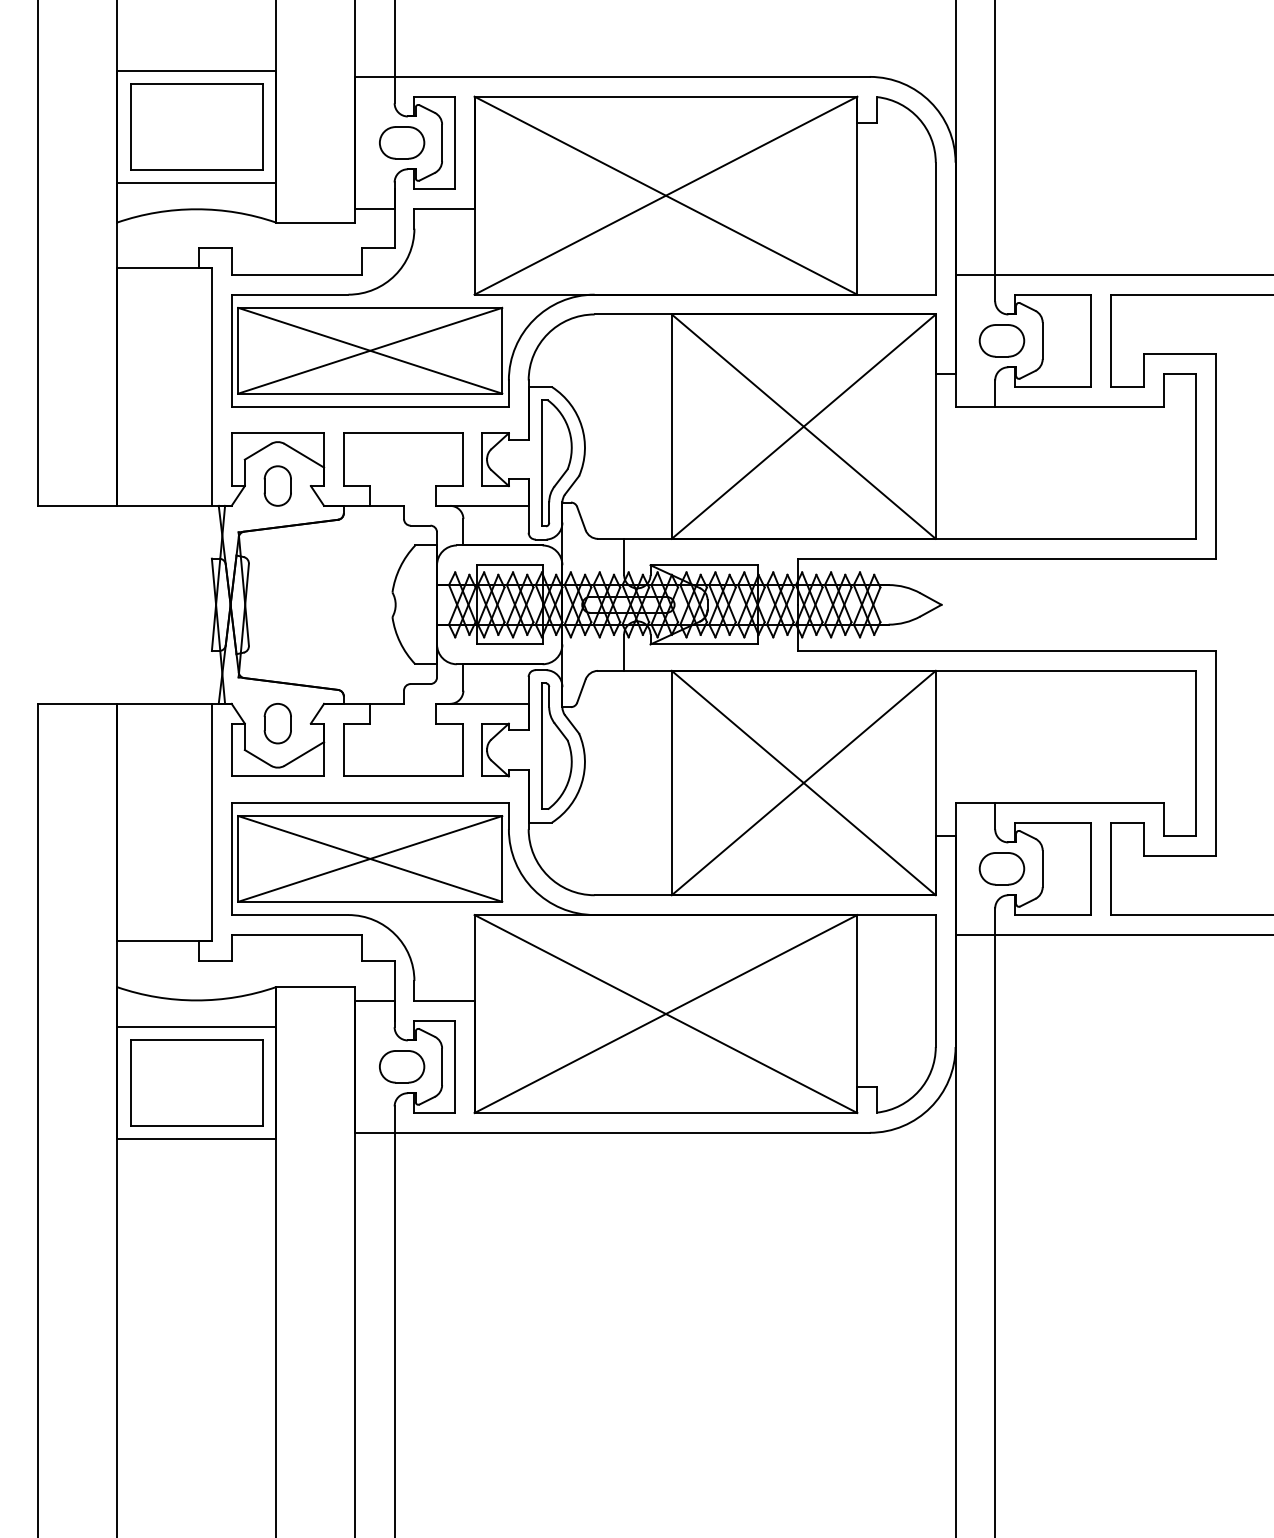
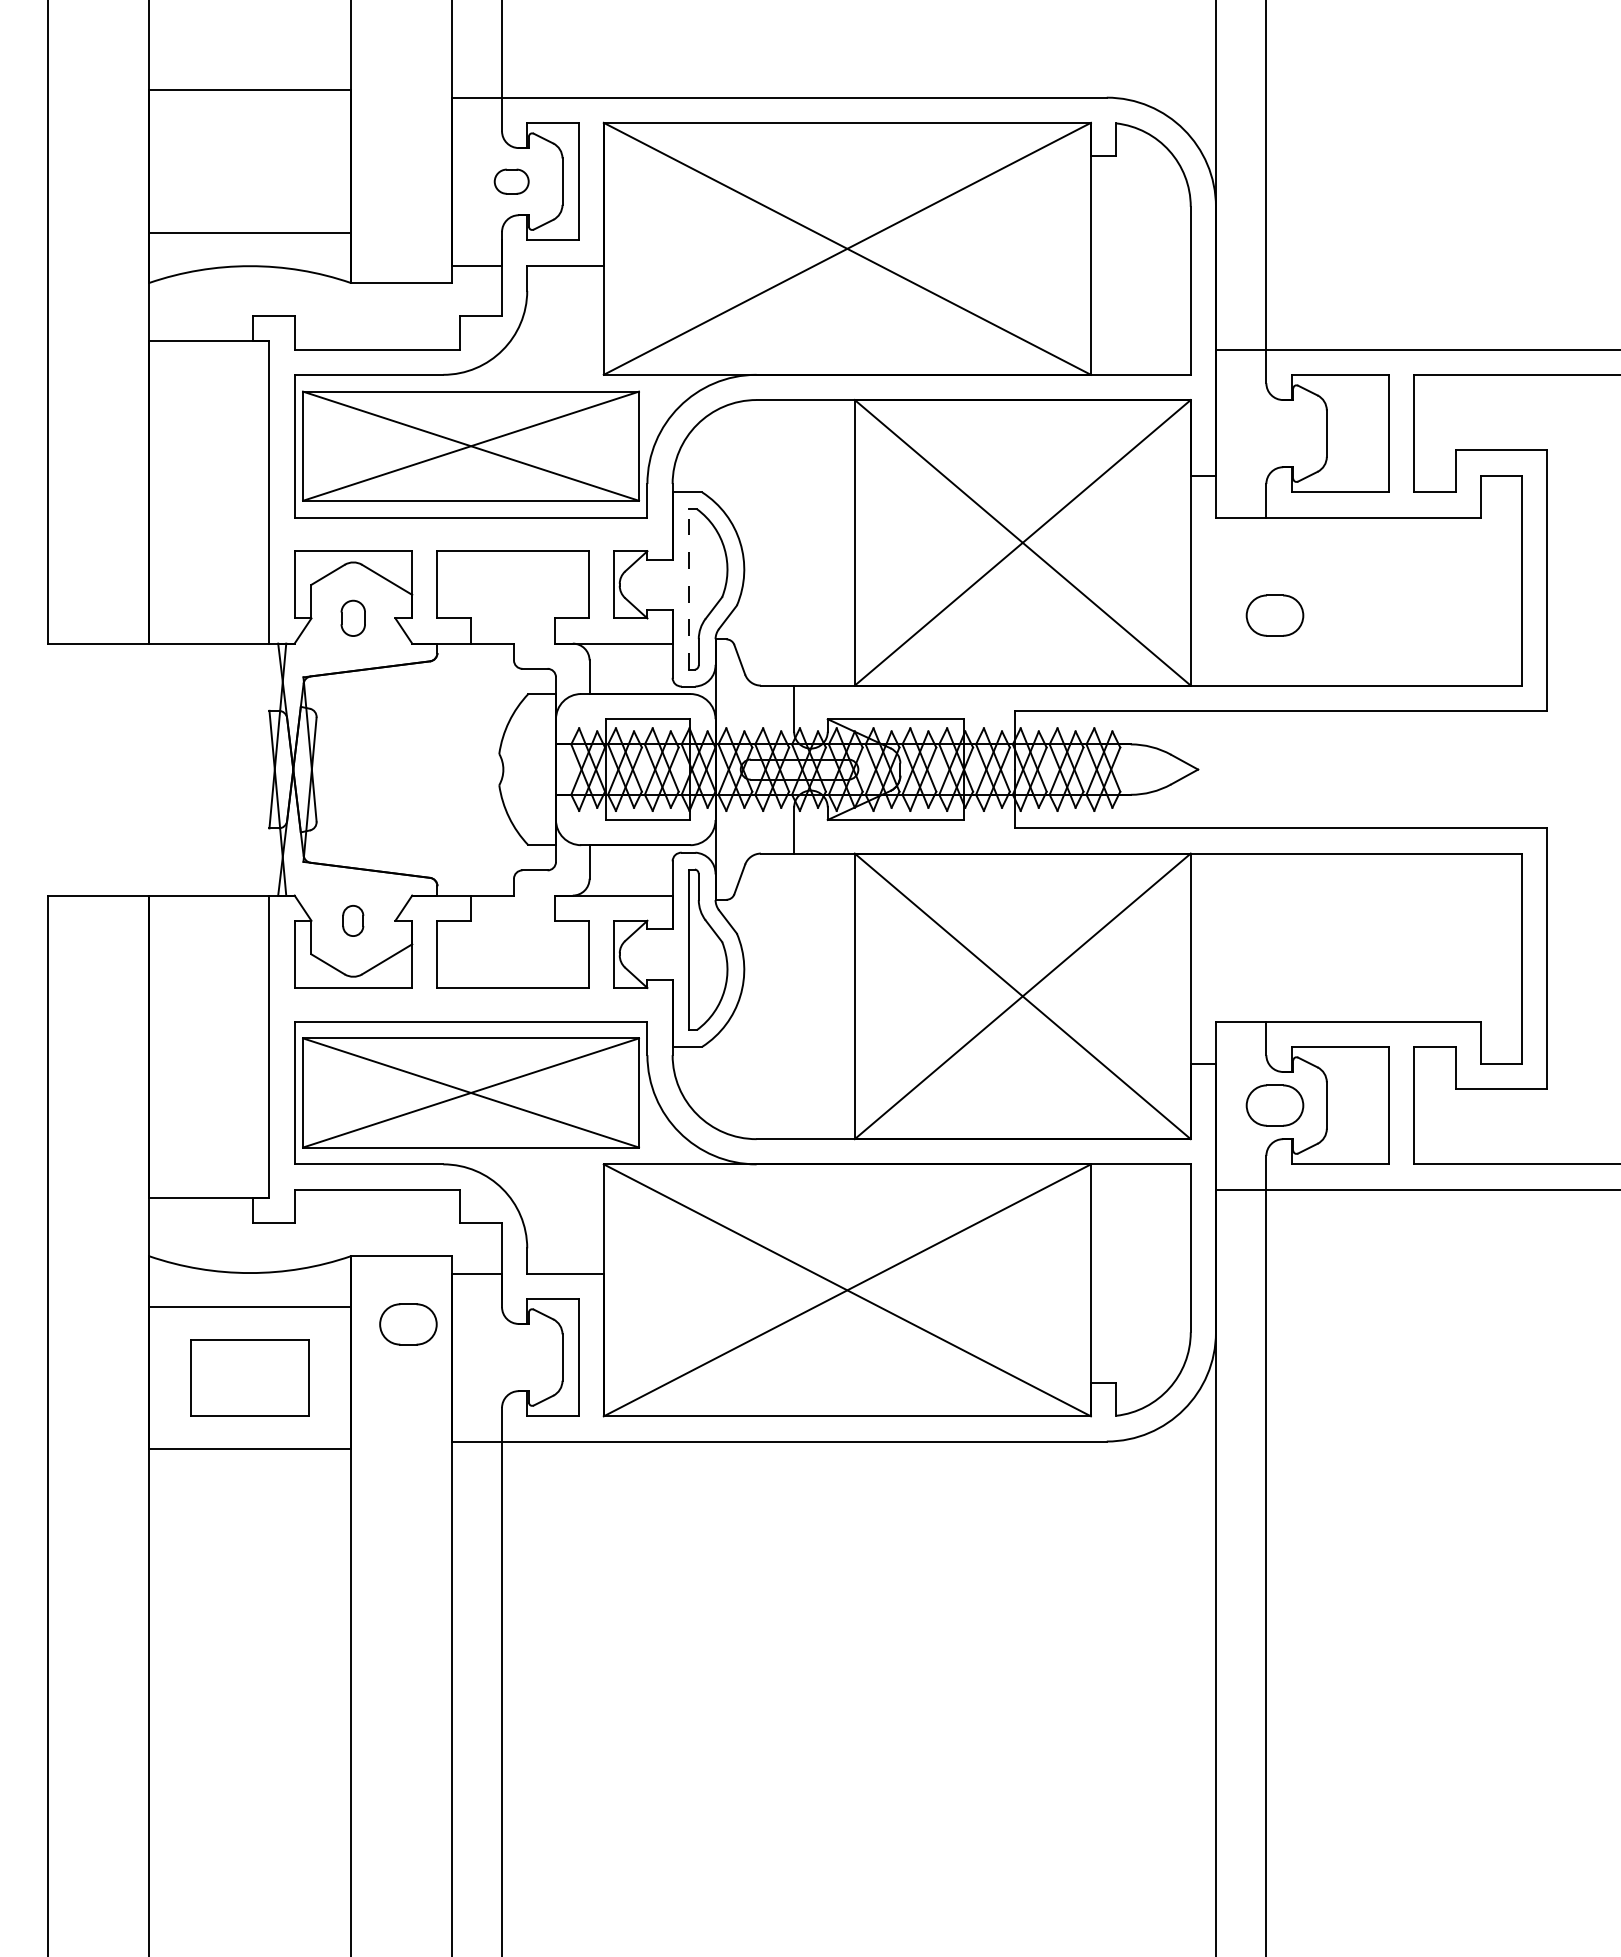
part: (196, 126) -> (249, 160), removed
part: (402, 142) -> (512, 181), size x0.6
part: (1001, 340) -> (1274, 615), moved
line: (541, 462) -> (688, 588), solid -> dashed
part: (277, 485) -> (352, 617), size x0.7
part: (277, 723) -> (352, 920), size x0.6
part: (402, 1066) -> (408, 1324), moved
part: (196, 1082) -> (249, 1377), size x0.7

